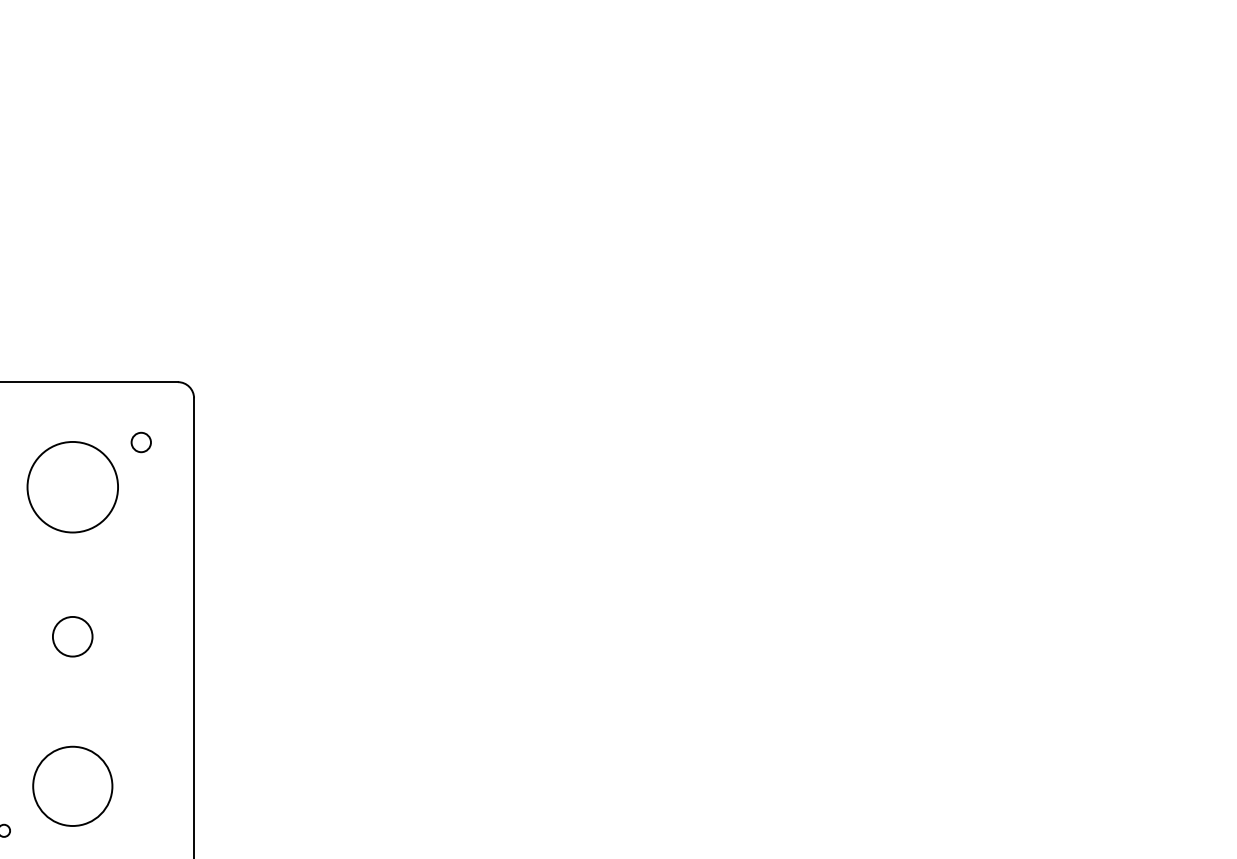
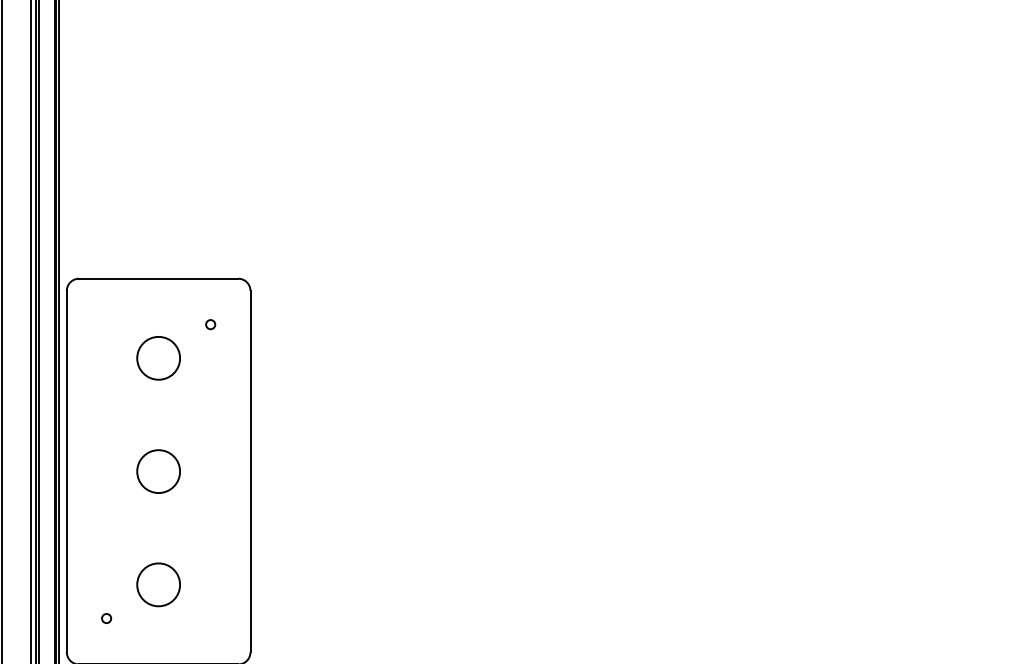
circle: (141, 442) -> (210, 324), size x0.62
circle: (72, 486) -> (158, 357), size x0.62
circle: (72, 636) -> (158, 471), size x1.43
circle: (72, 785) -> (158, 584), size x0.71

